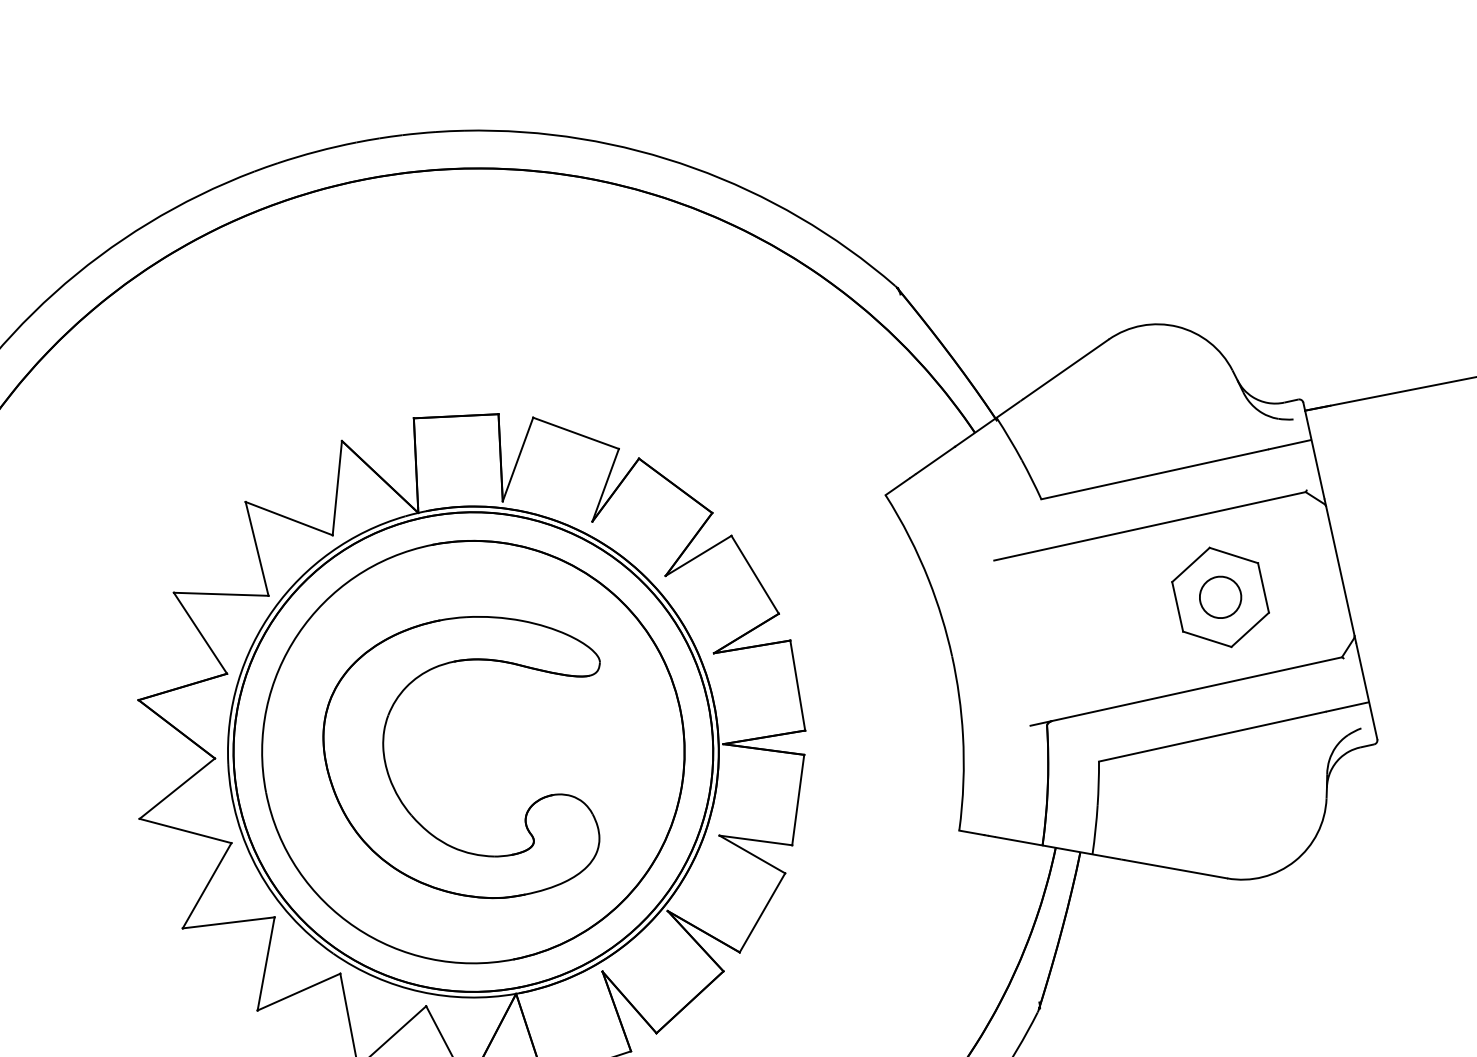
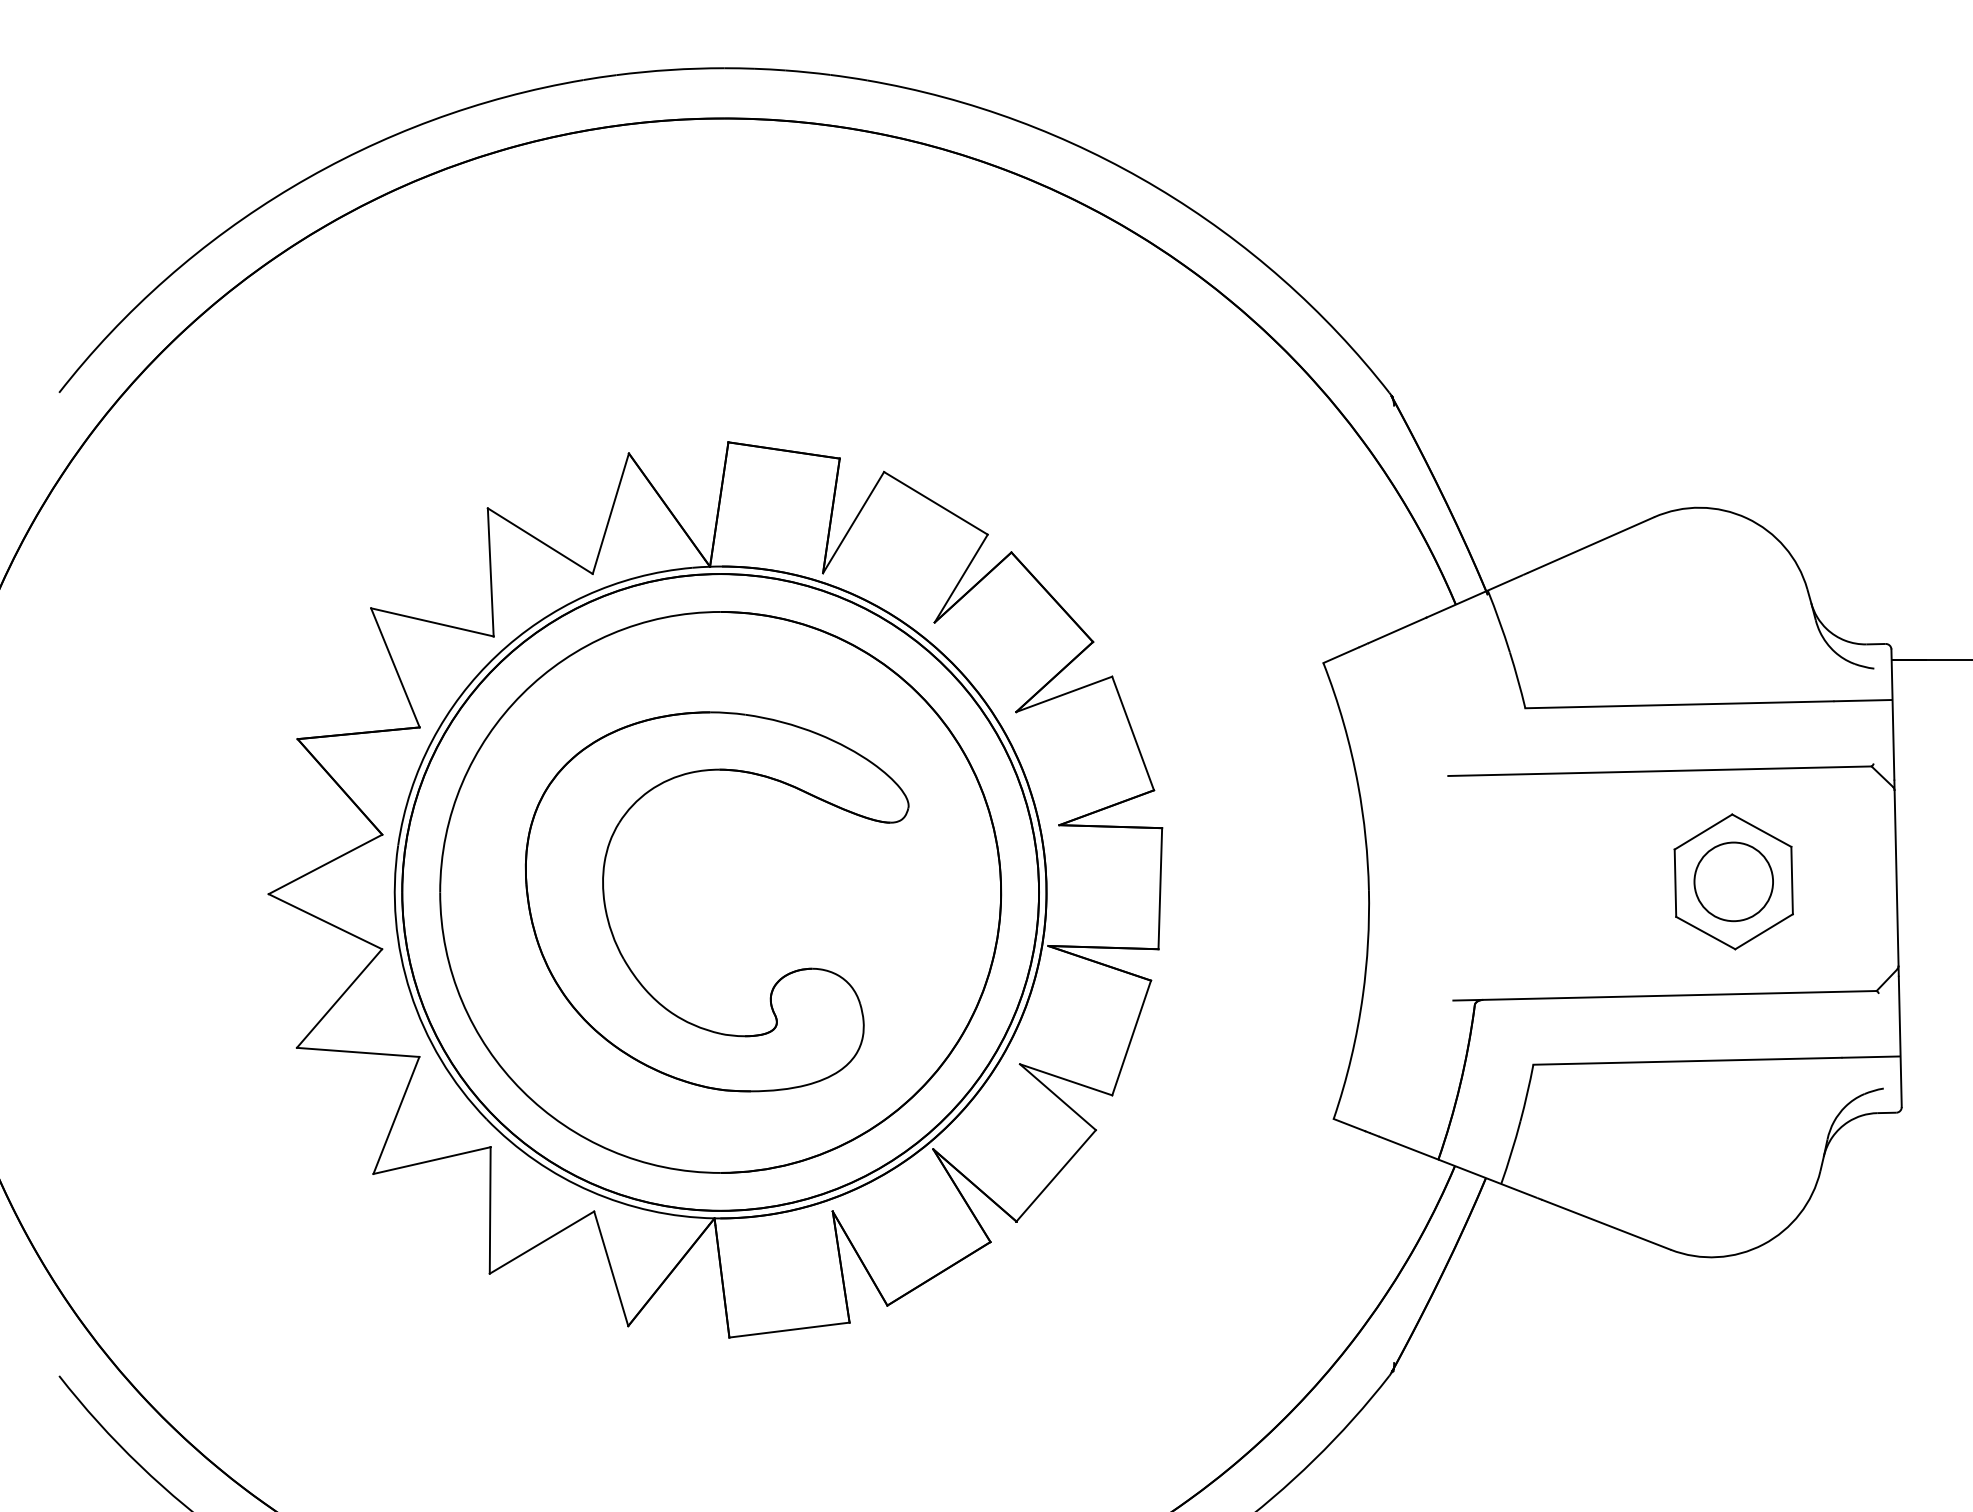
circle: (1220, 597) -> (1733, 881), size x1.43

